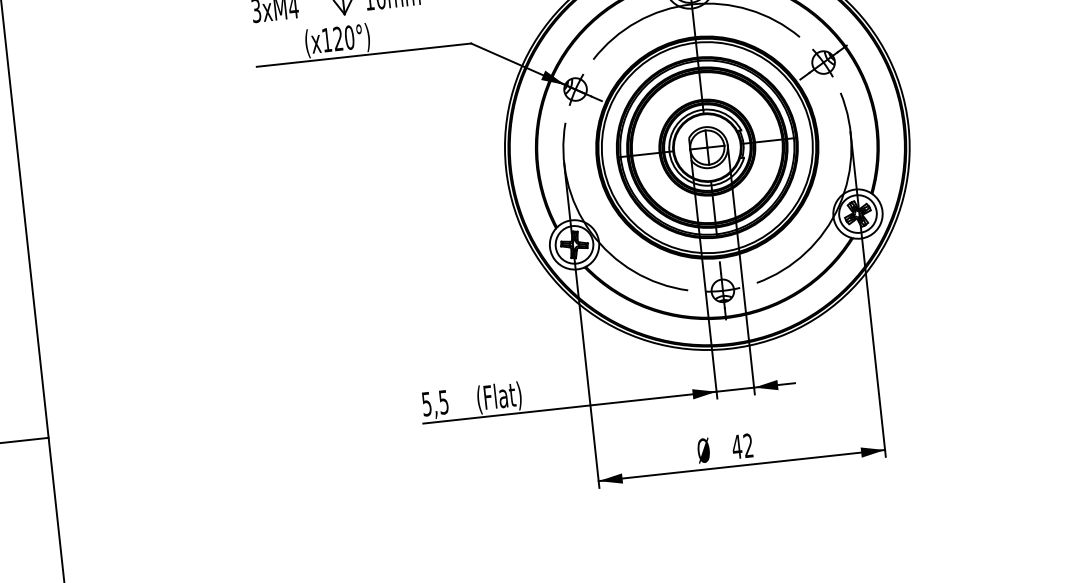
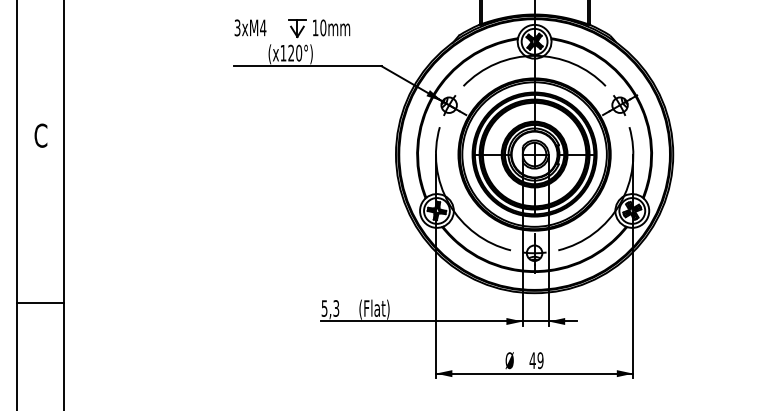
text: (444, 402) -> (336, 308), 5,5 -> 5,3
text: (748, 445) -> (540, 360), 42 -> 49

